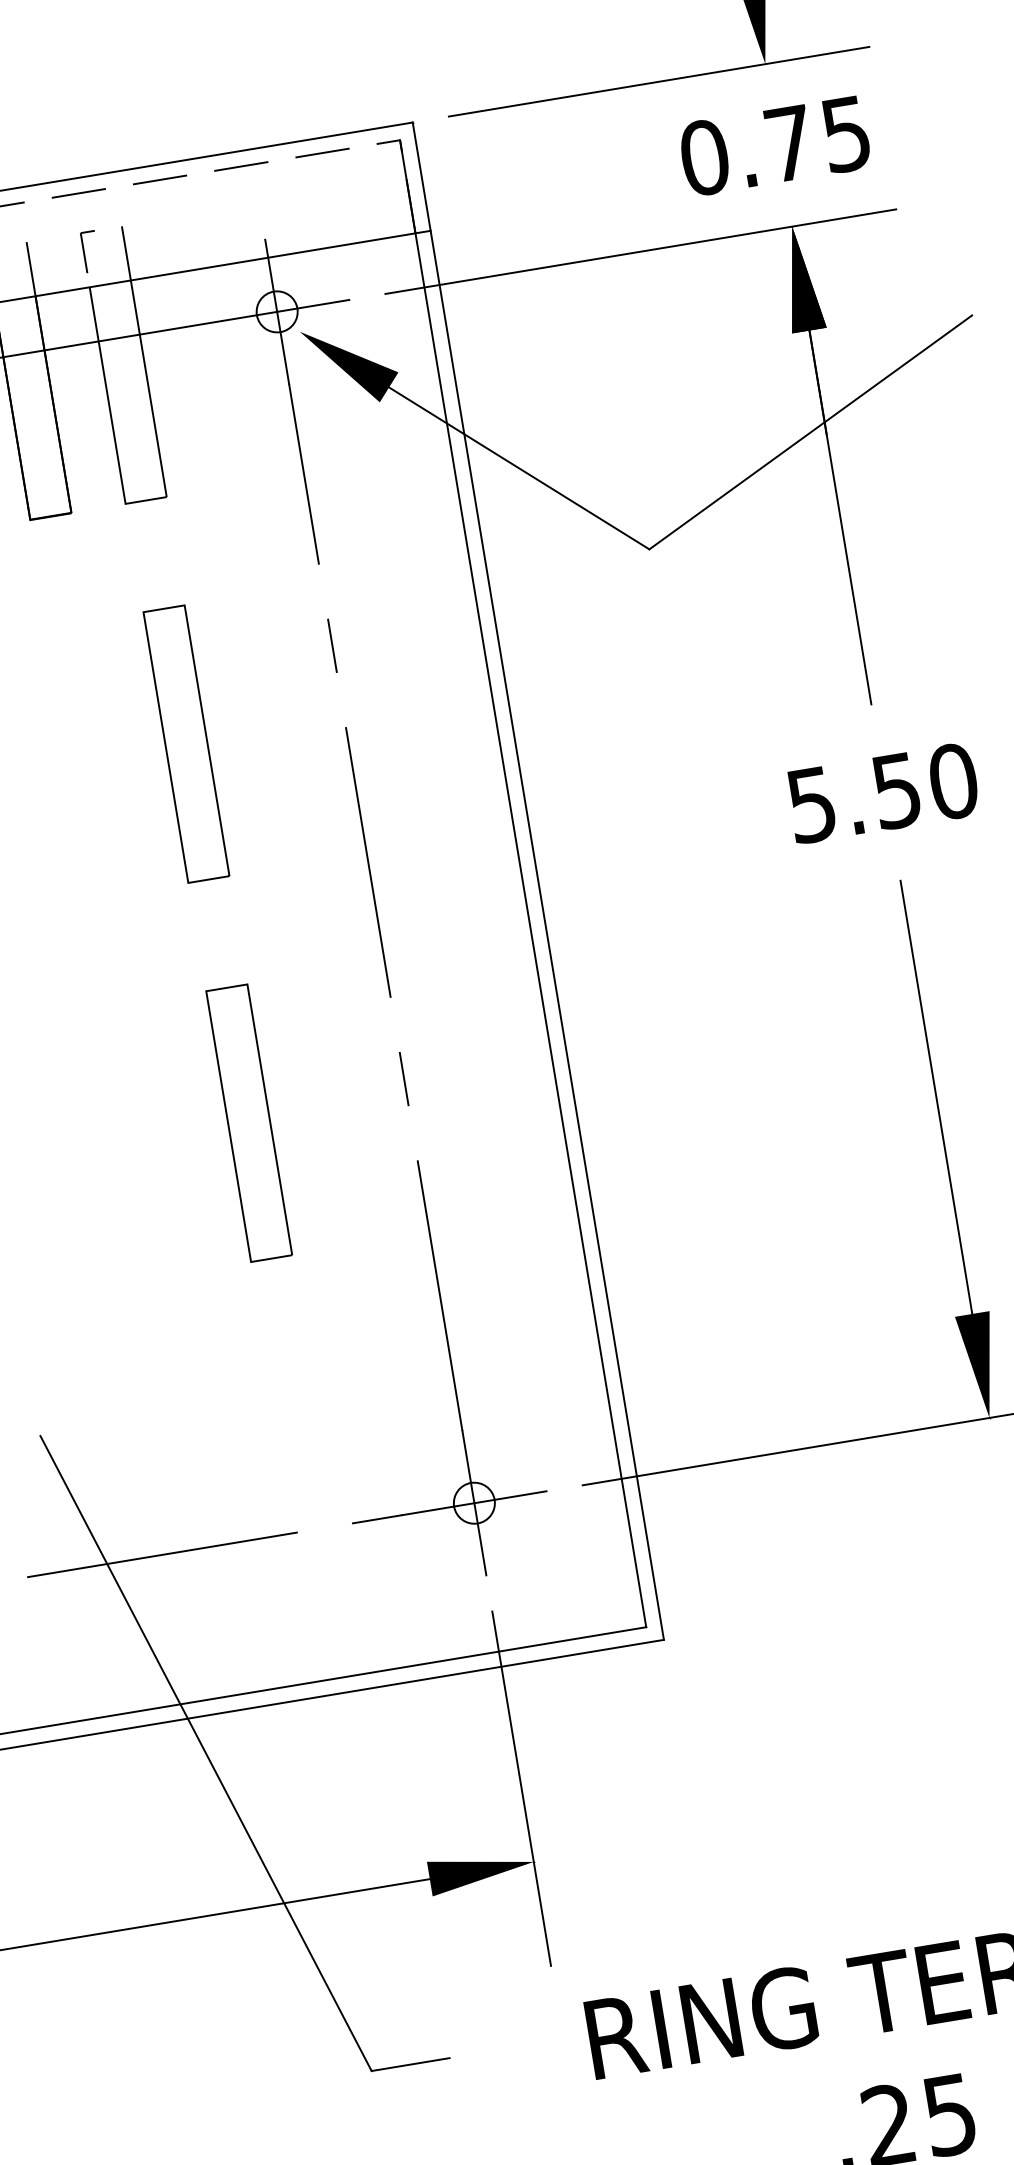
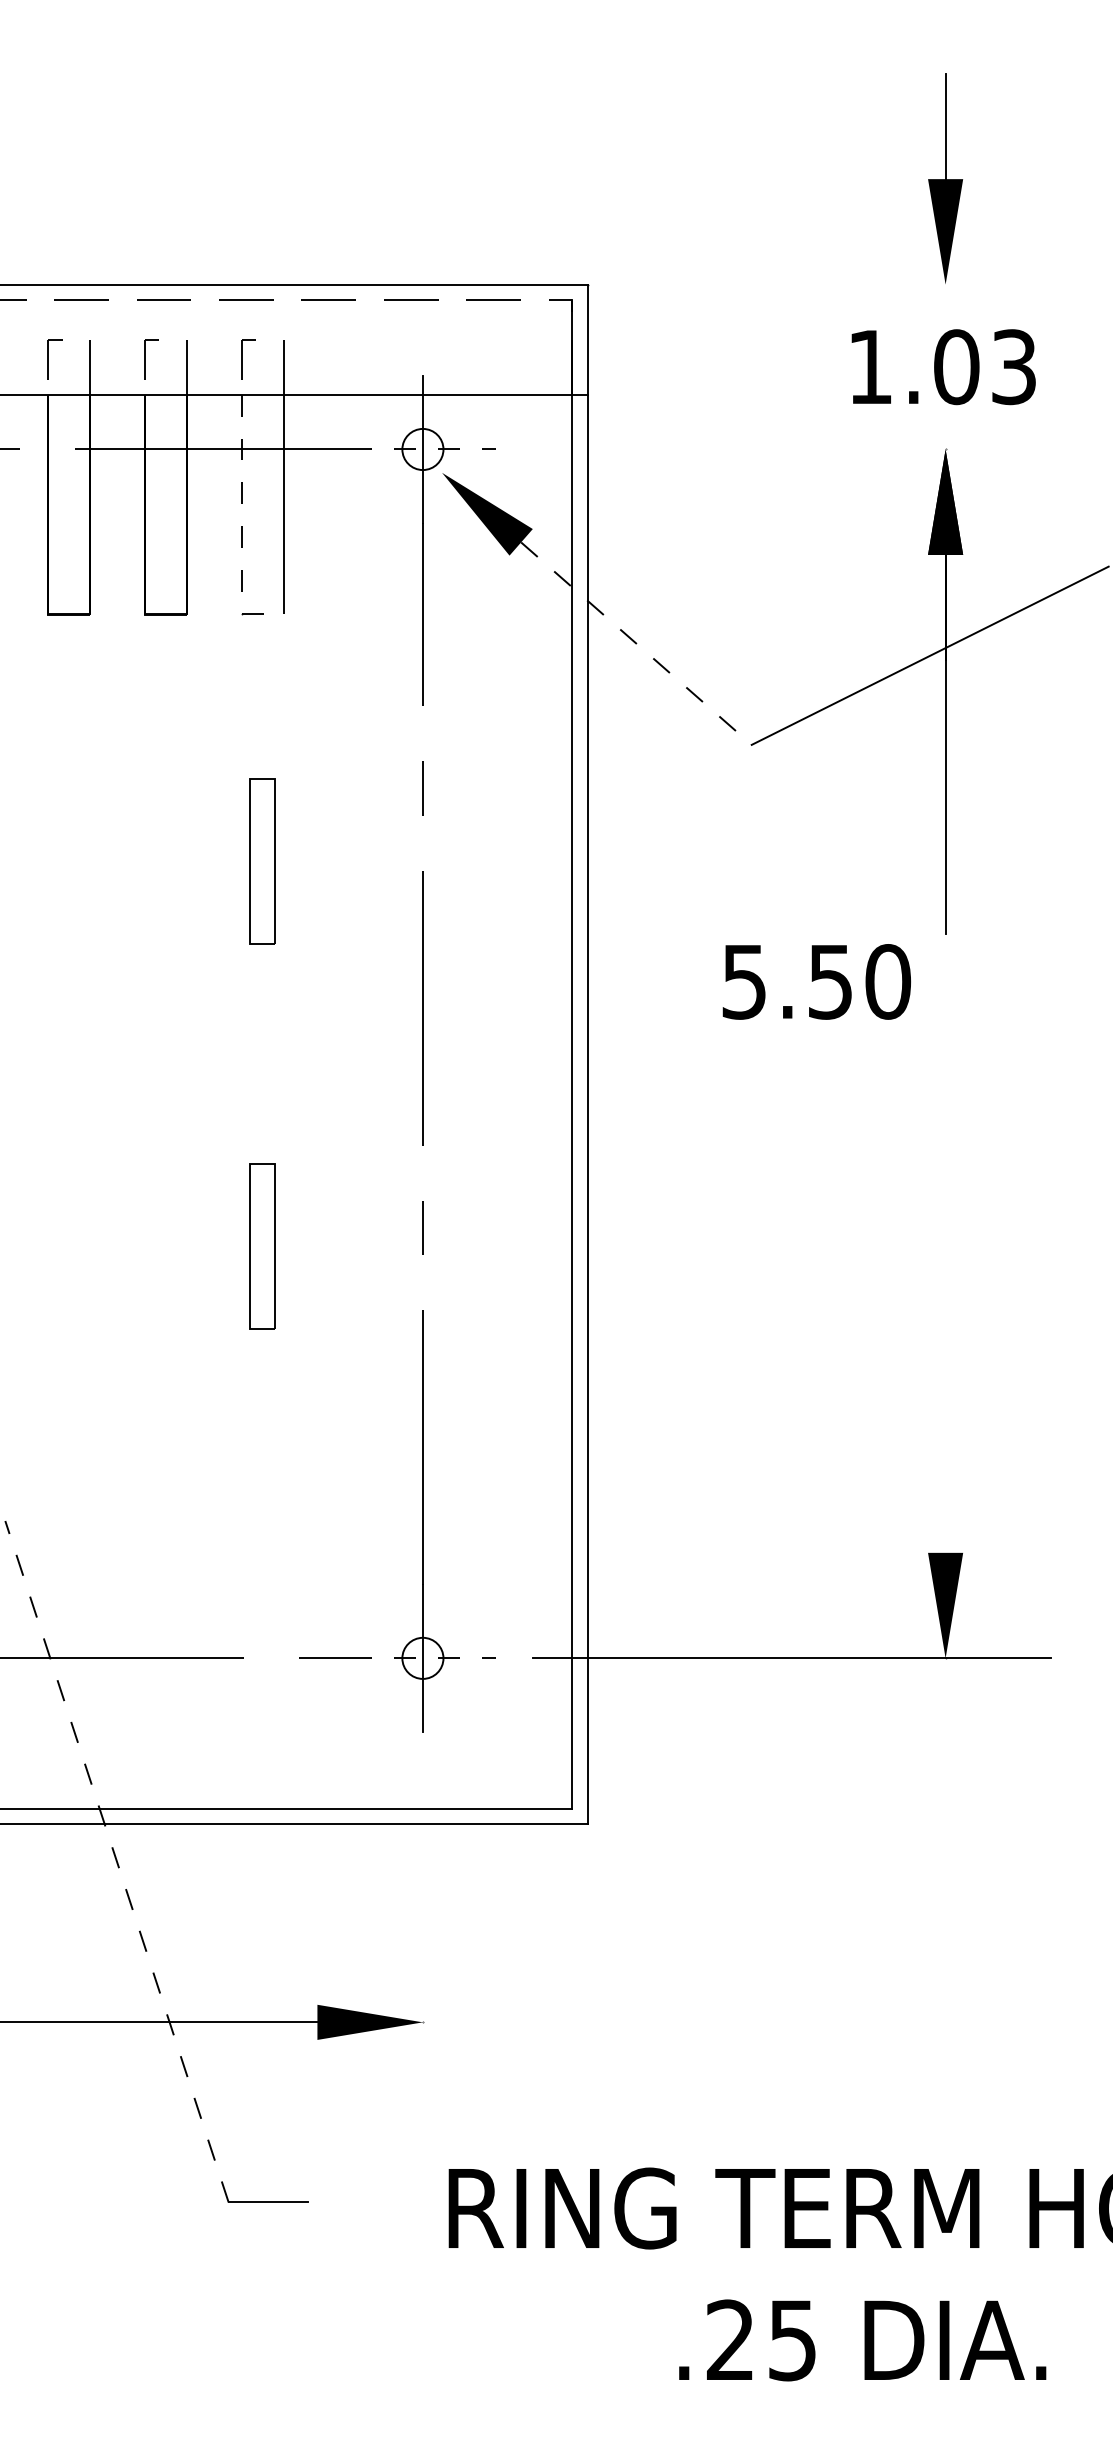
line: (658, 81) -> (837, 284), removed
text: (774, 146) -> (941, 367), 0.75 -> 1.03
line: (640, 251) -> (791, 449), removed
line: (277, 311) -> (423, 449), solid -> dashed
line: (110, 417) -> (241, 526), solid -> dashed
line: (519, 469) -> (636, 644), solid -> dashed
part: (186, 744) -> (262, 861), size x0.6
text: (882, 792) -> (816, 981), moved
line: (936, 1096) -> (945, 1332), removed
part: (249, 1123) -> (262, 1246), size x0.6
line: (474, 1503) -> (423, 1658), solid -> dashed
line: (205, 1753) -> (116, 1861), solid -> dashed
line: (521, 1788) -> (422, 1947), removed

